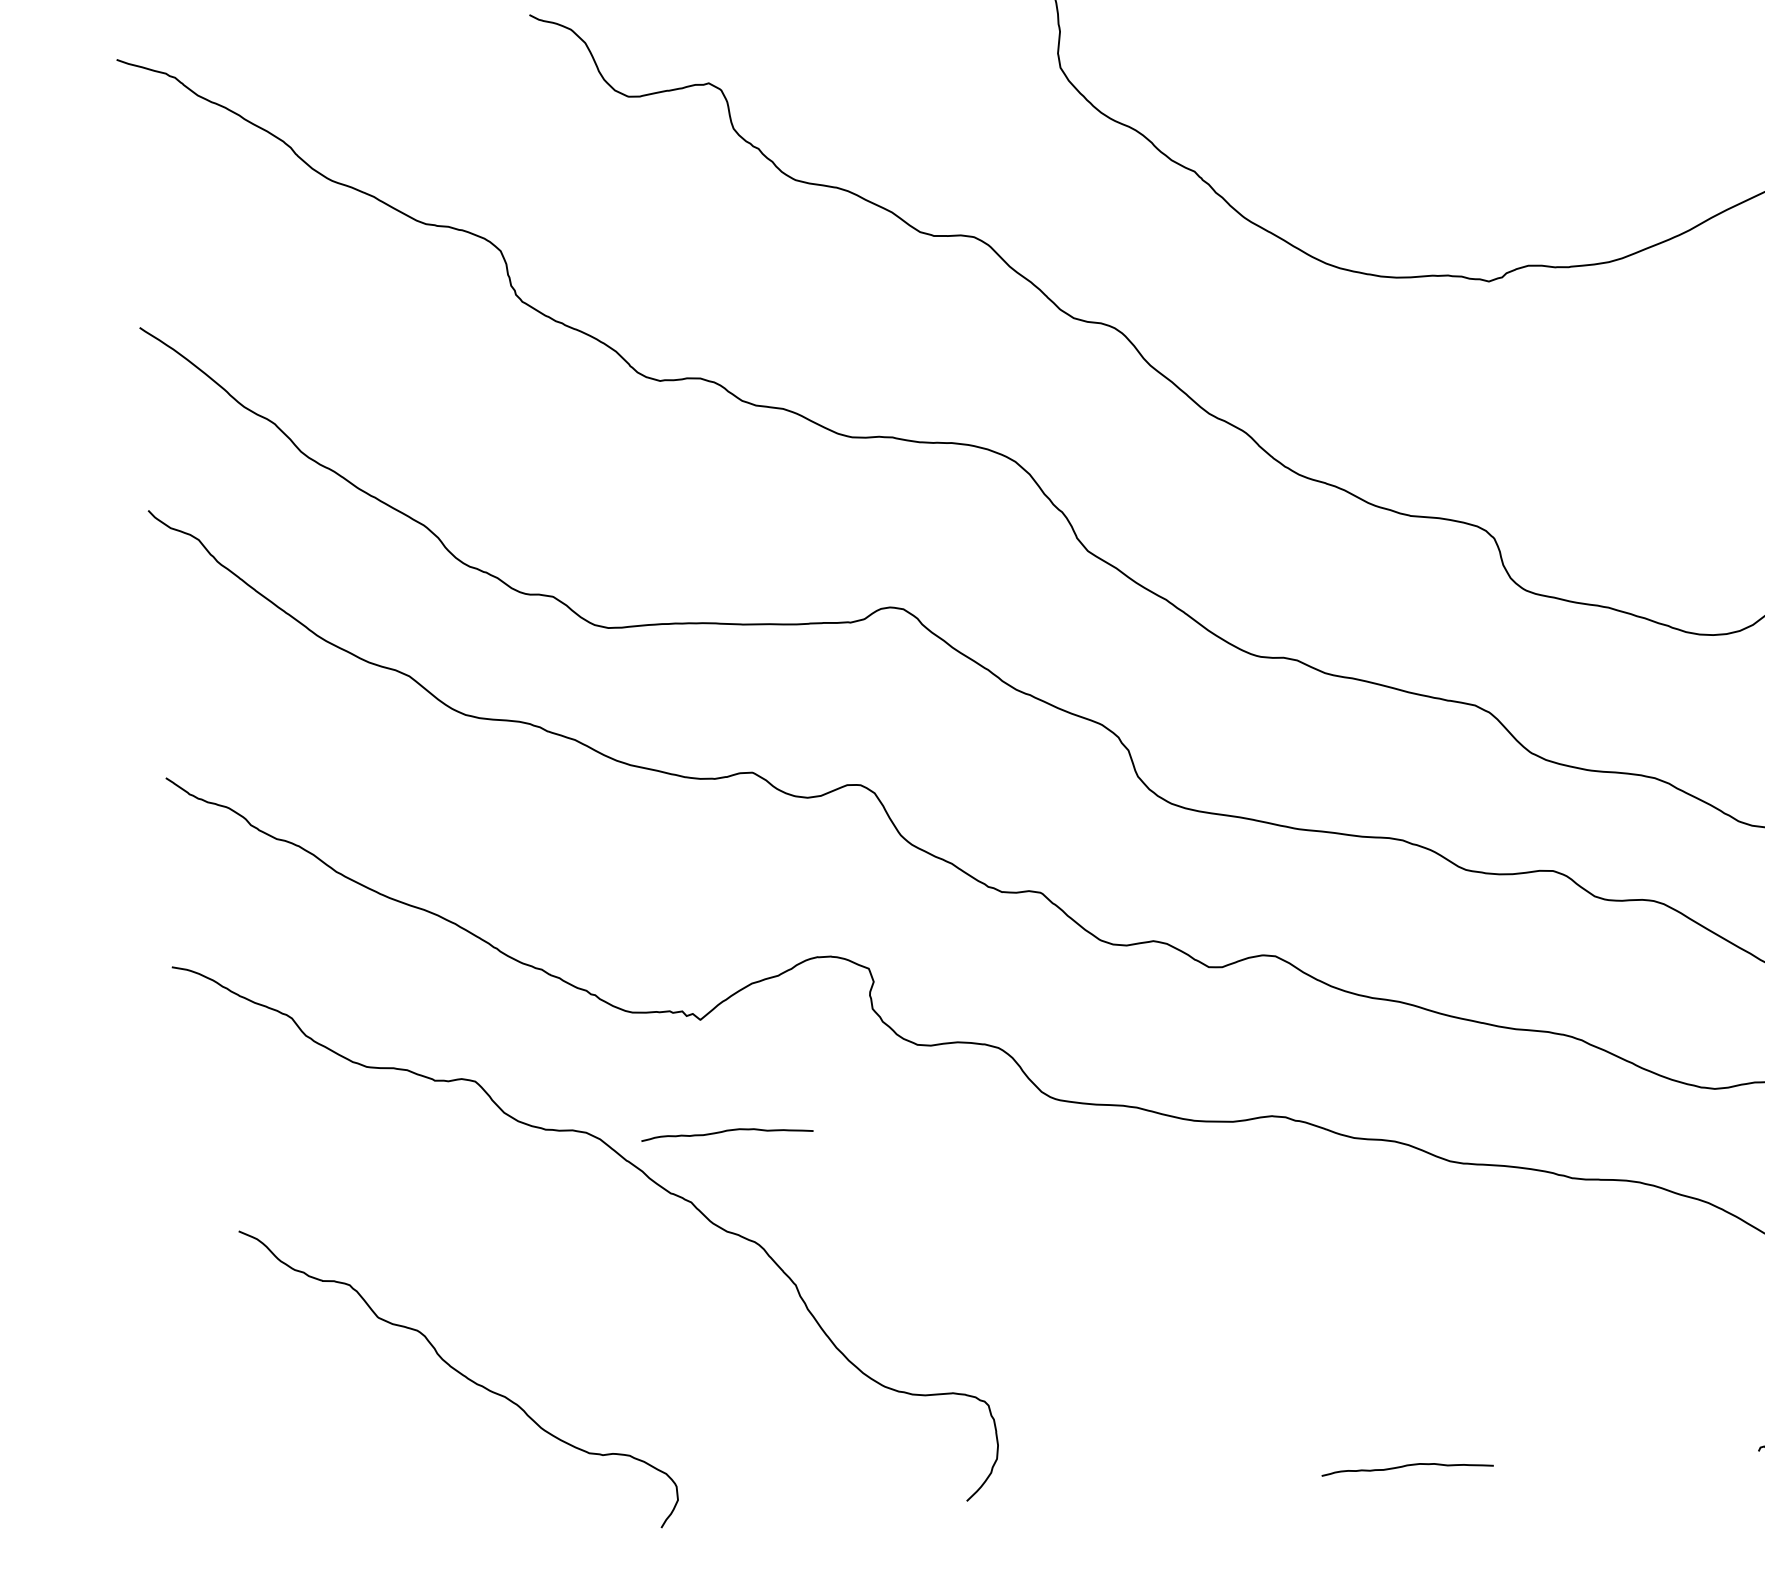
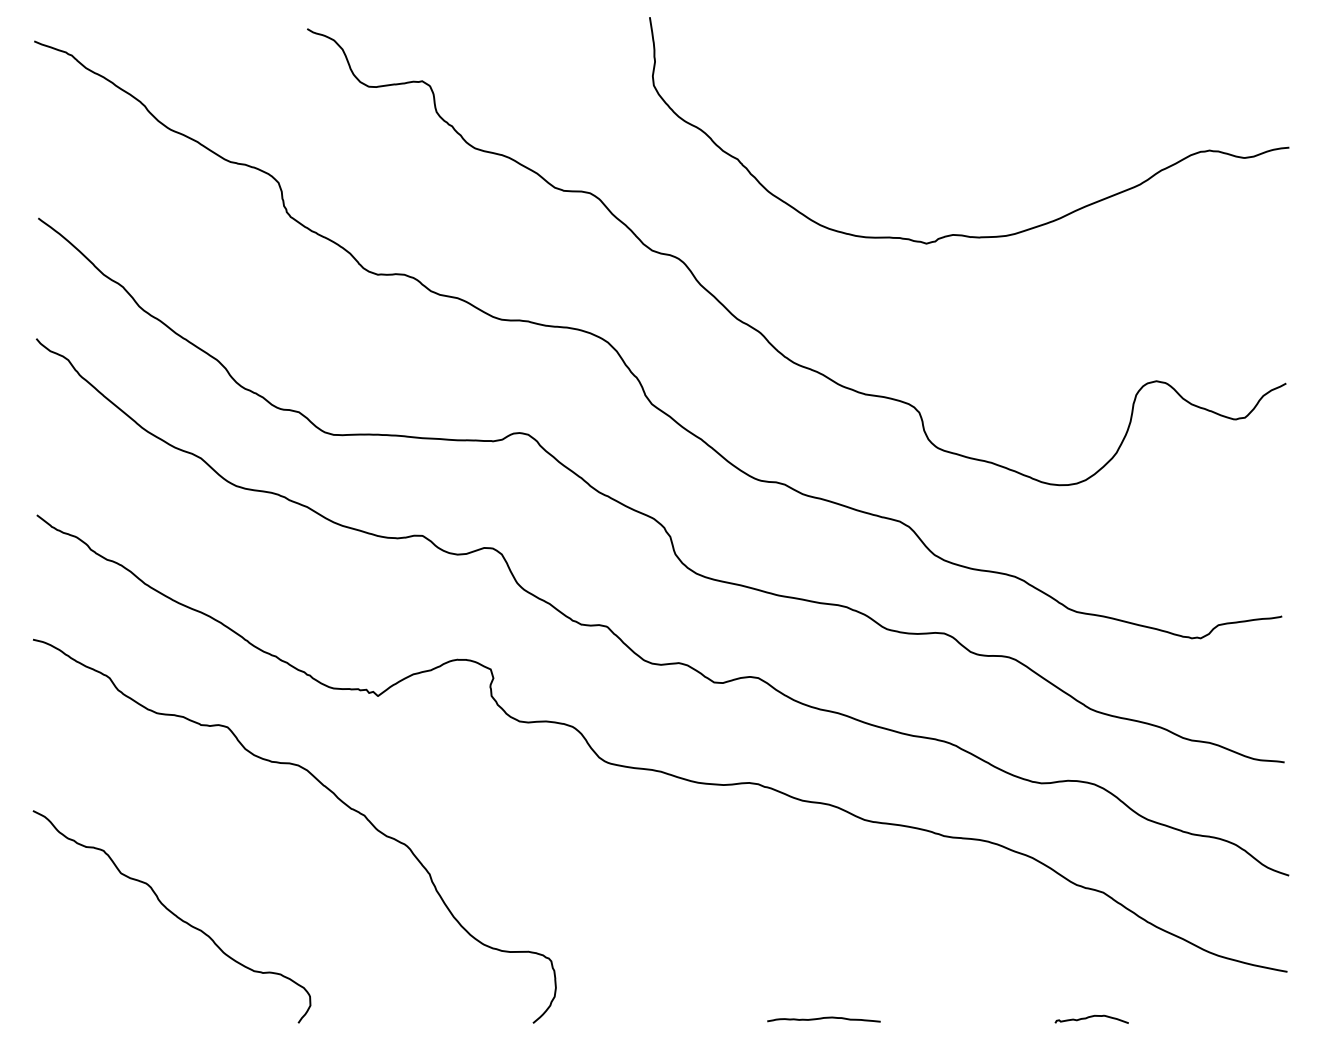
curve: (726, 1131) -> (390, 770), removed
curve: (460, 1375) -> (172, 914), moved

